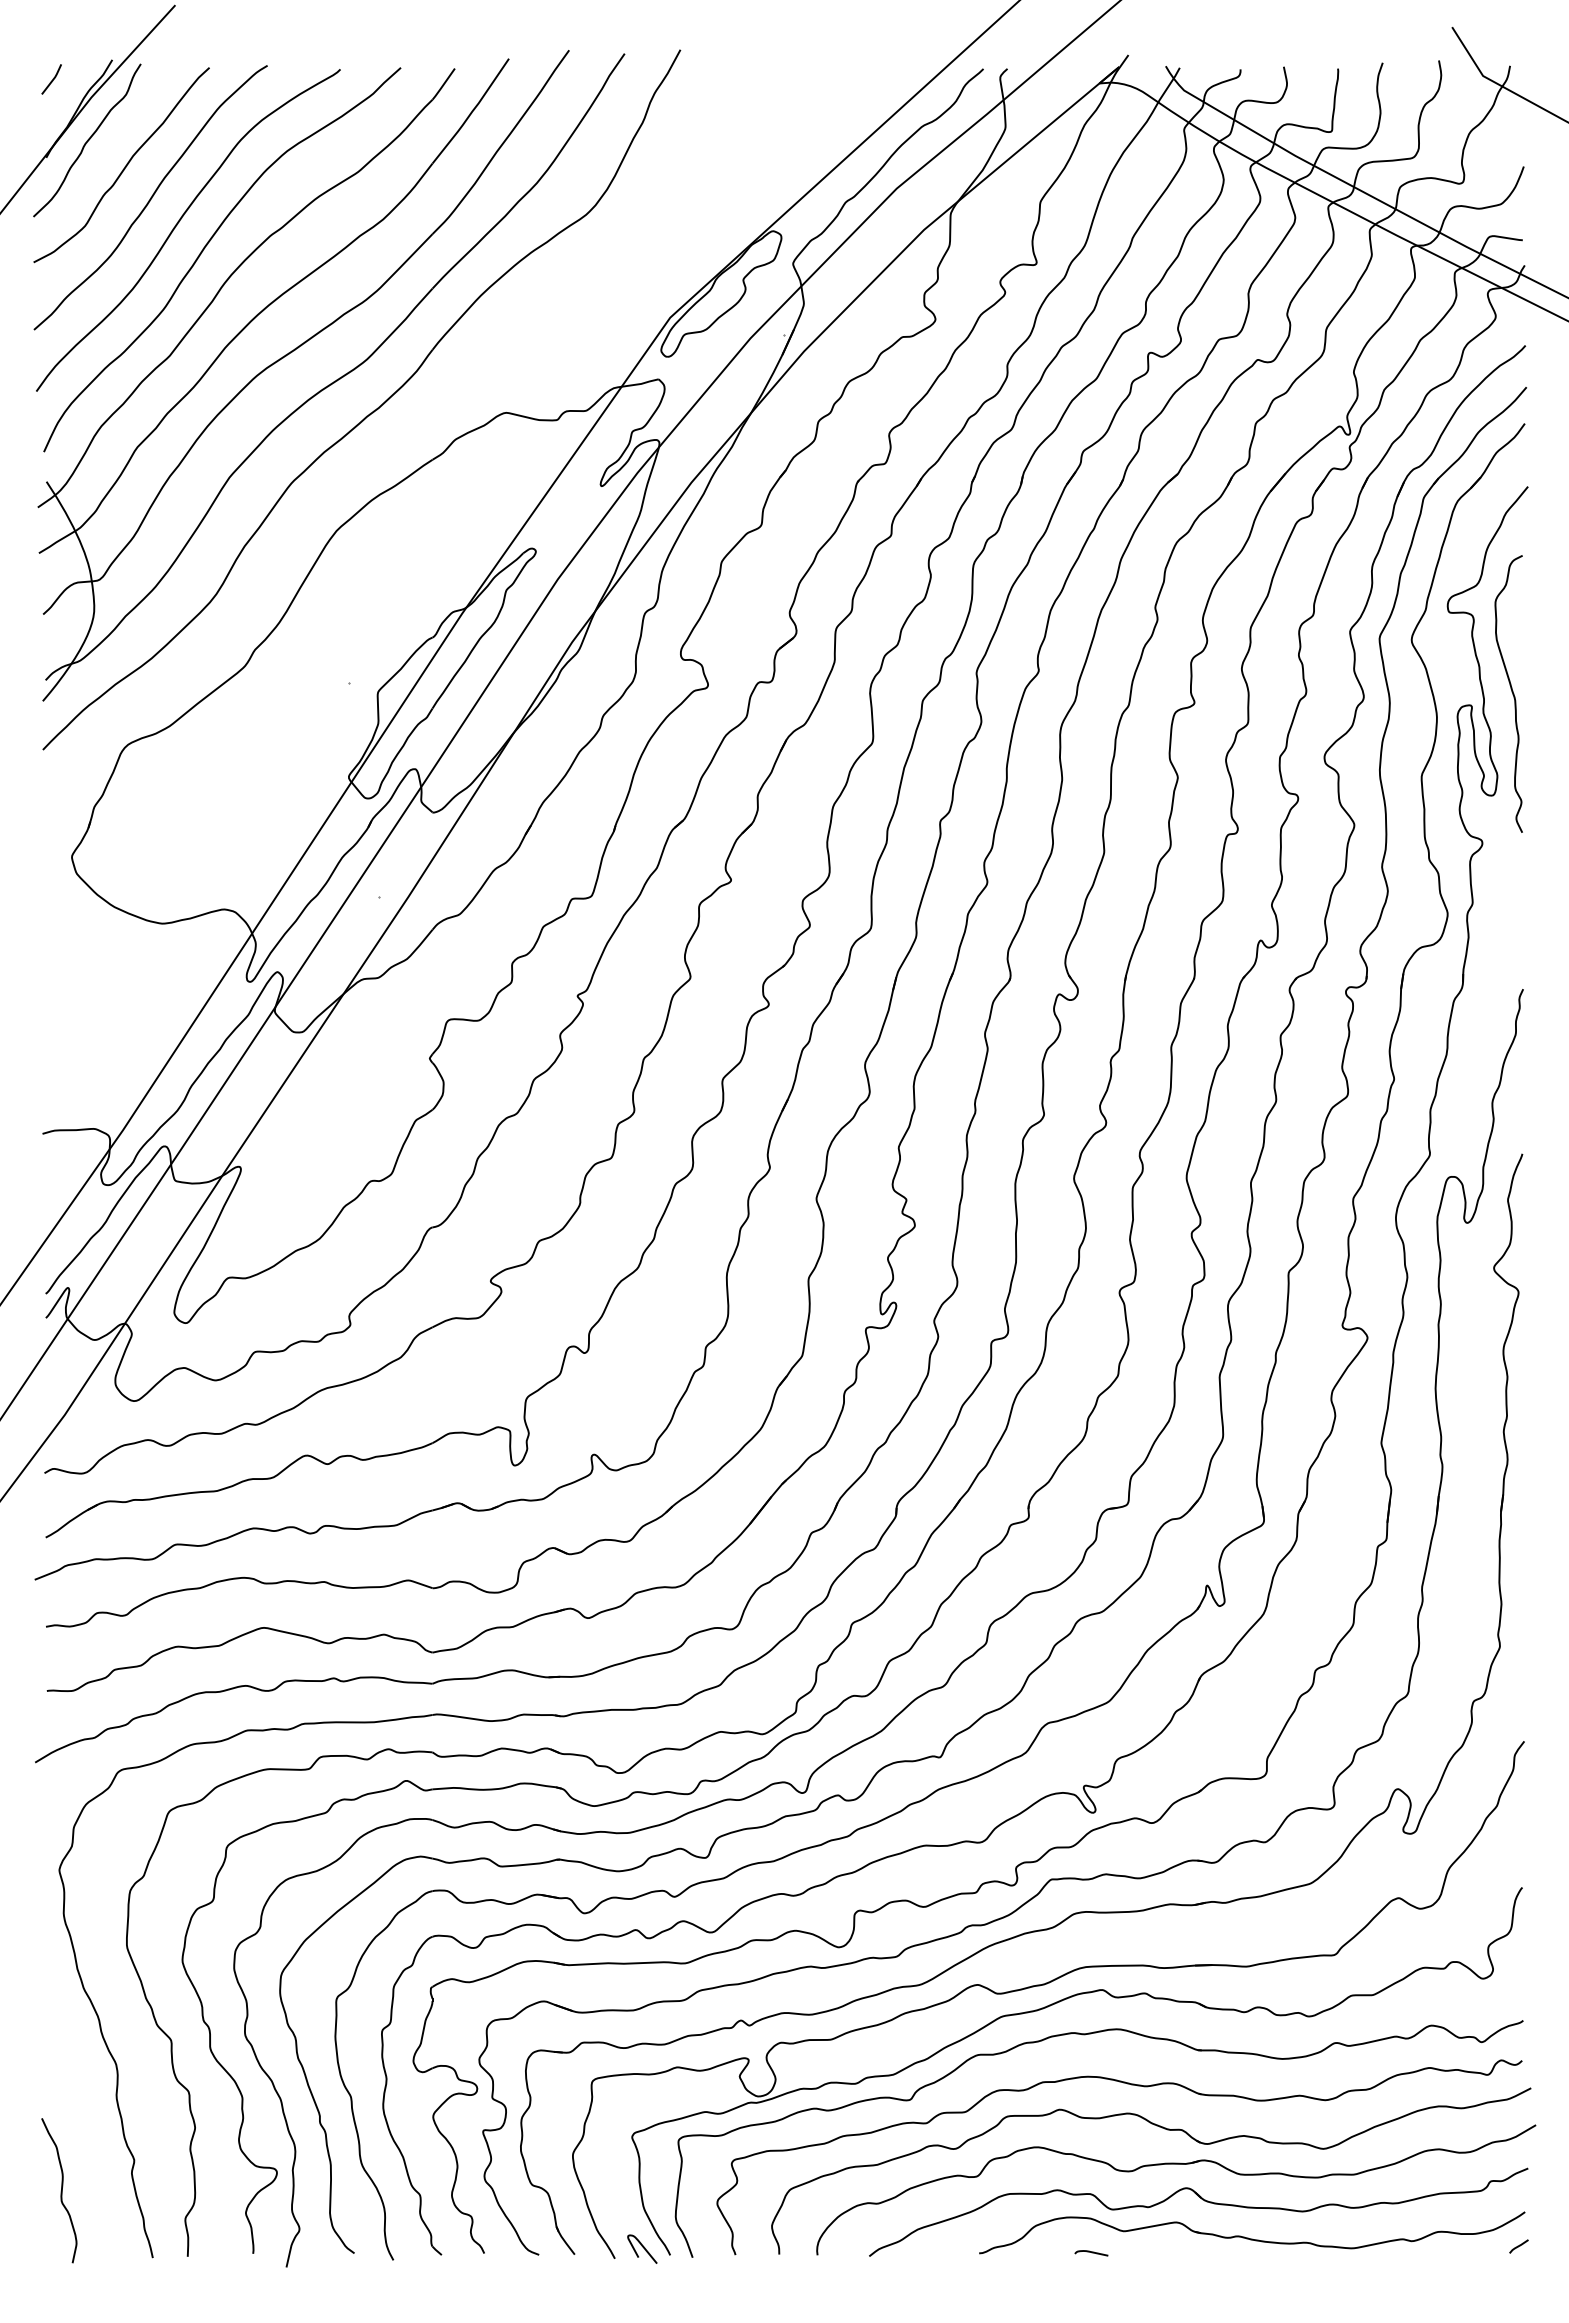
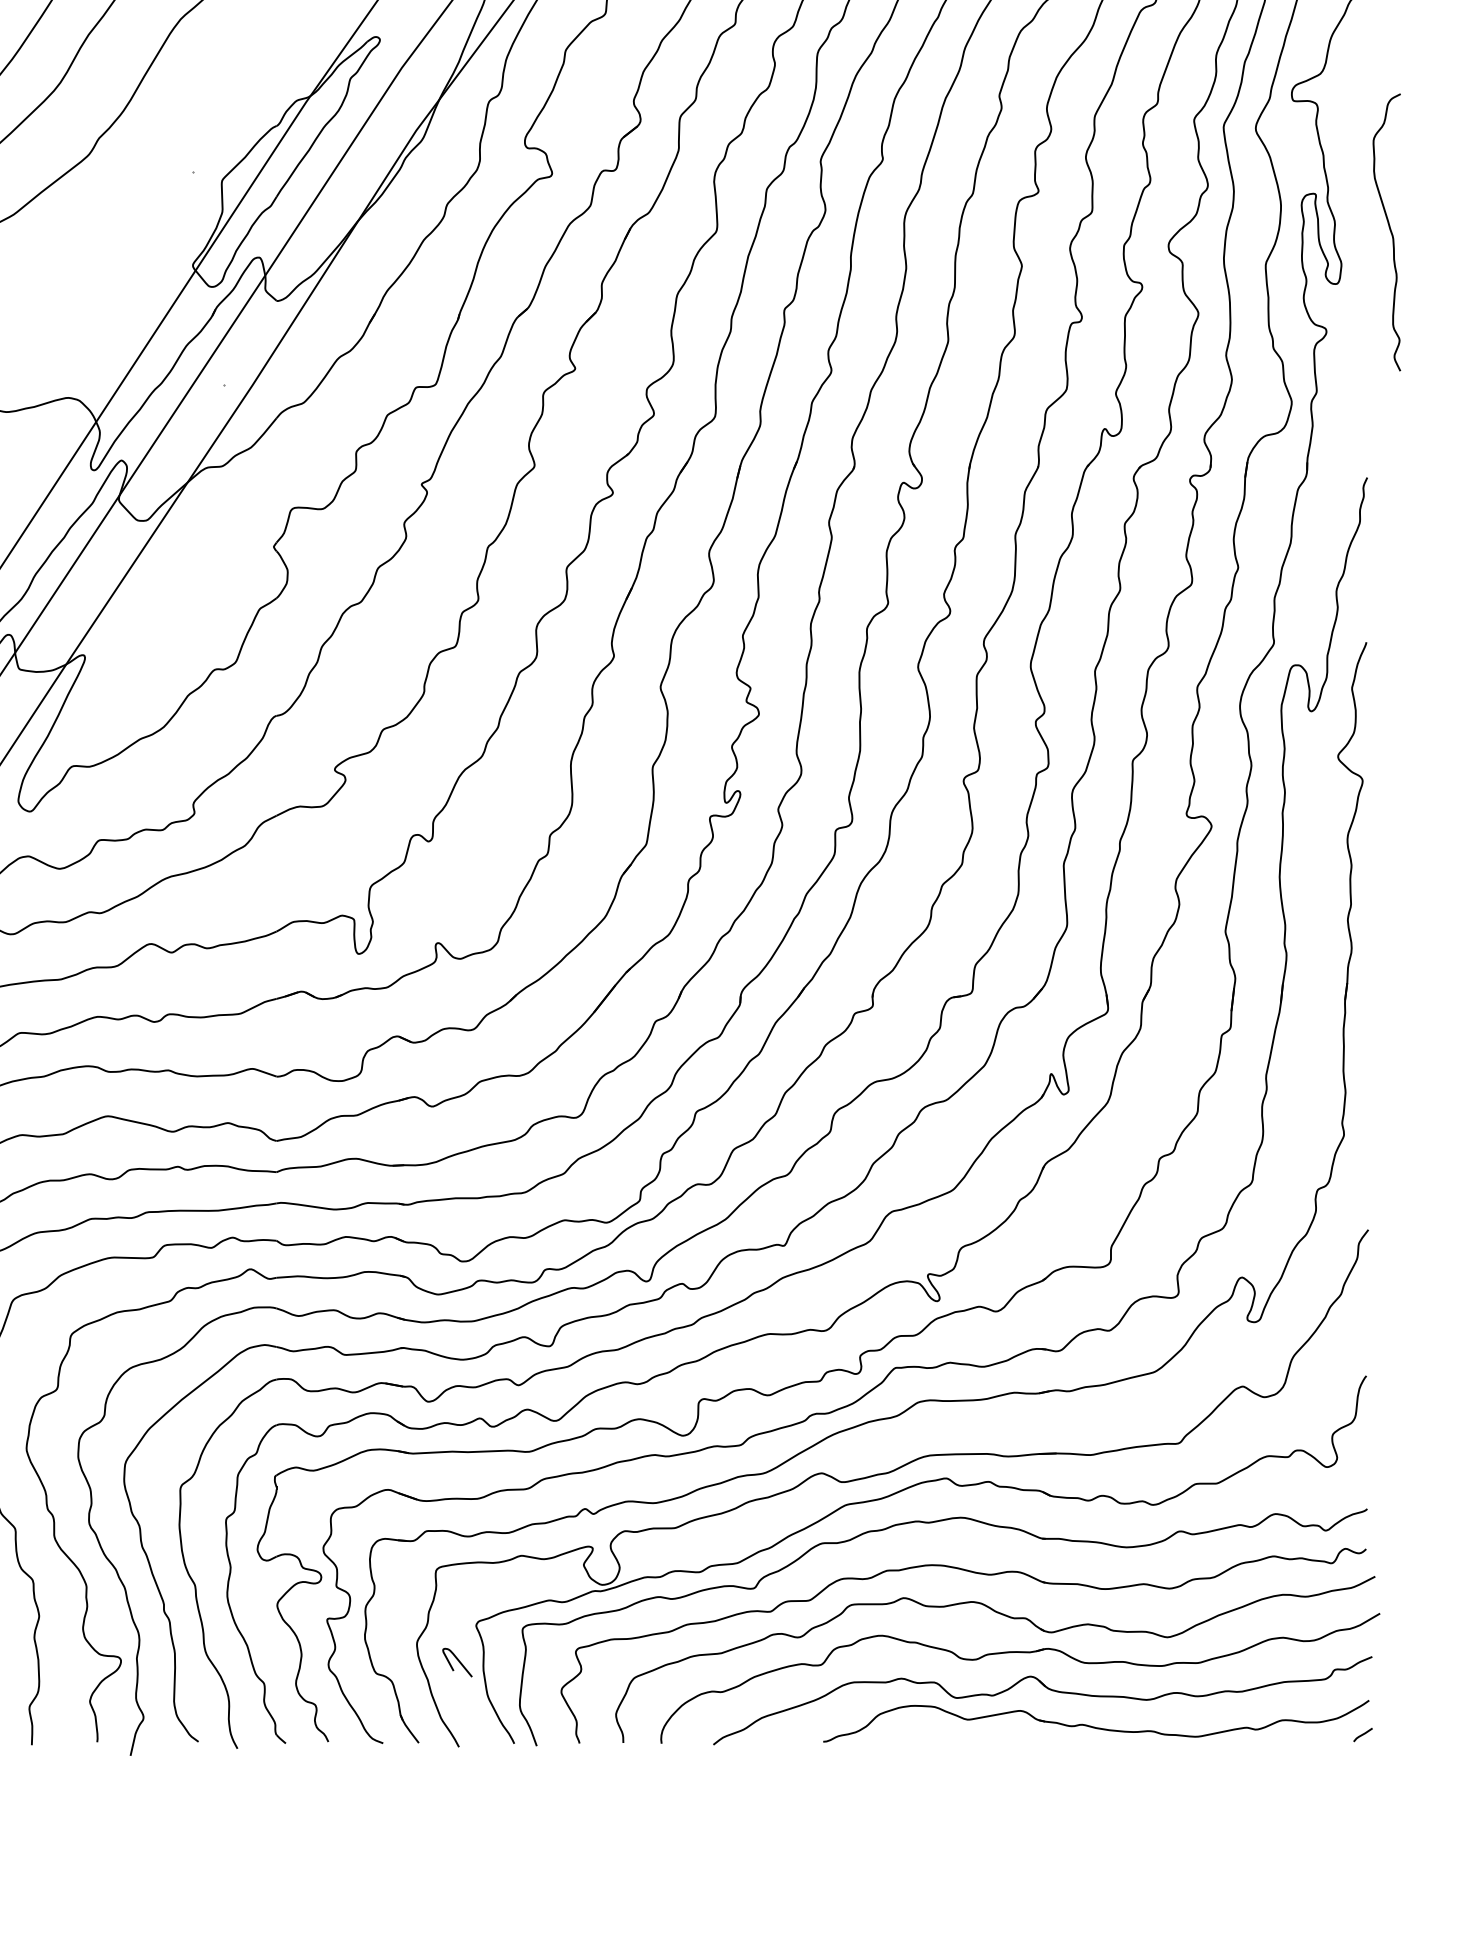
curve: (1511, 692) -> (1389, 230), moved
curve: (642, 2247) -> (457, 1660), moved
curve: (1091, 2253) -> (935, 1741), removed

